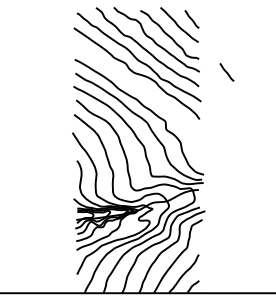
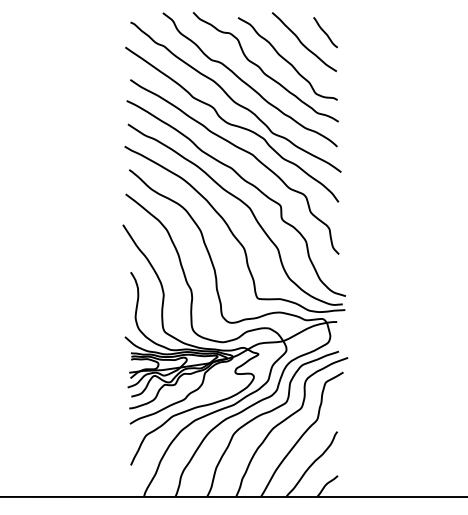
line: (226, 72) -> (384, 122), removed
curve: (142, 89) -> (241, 151), added

